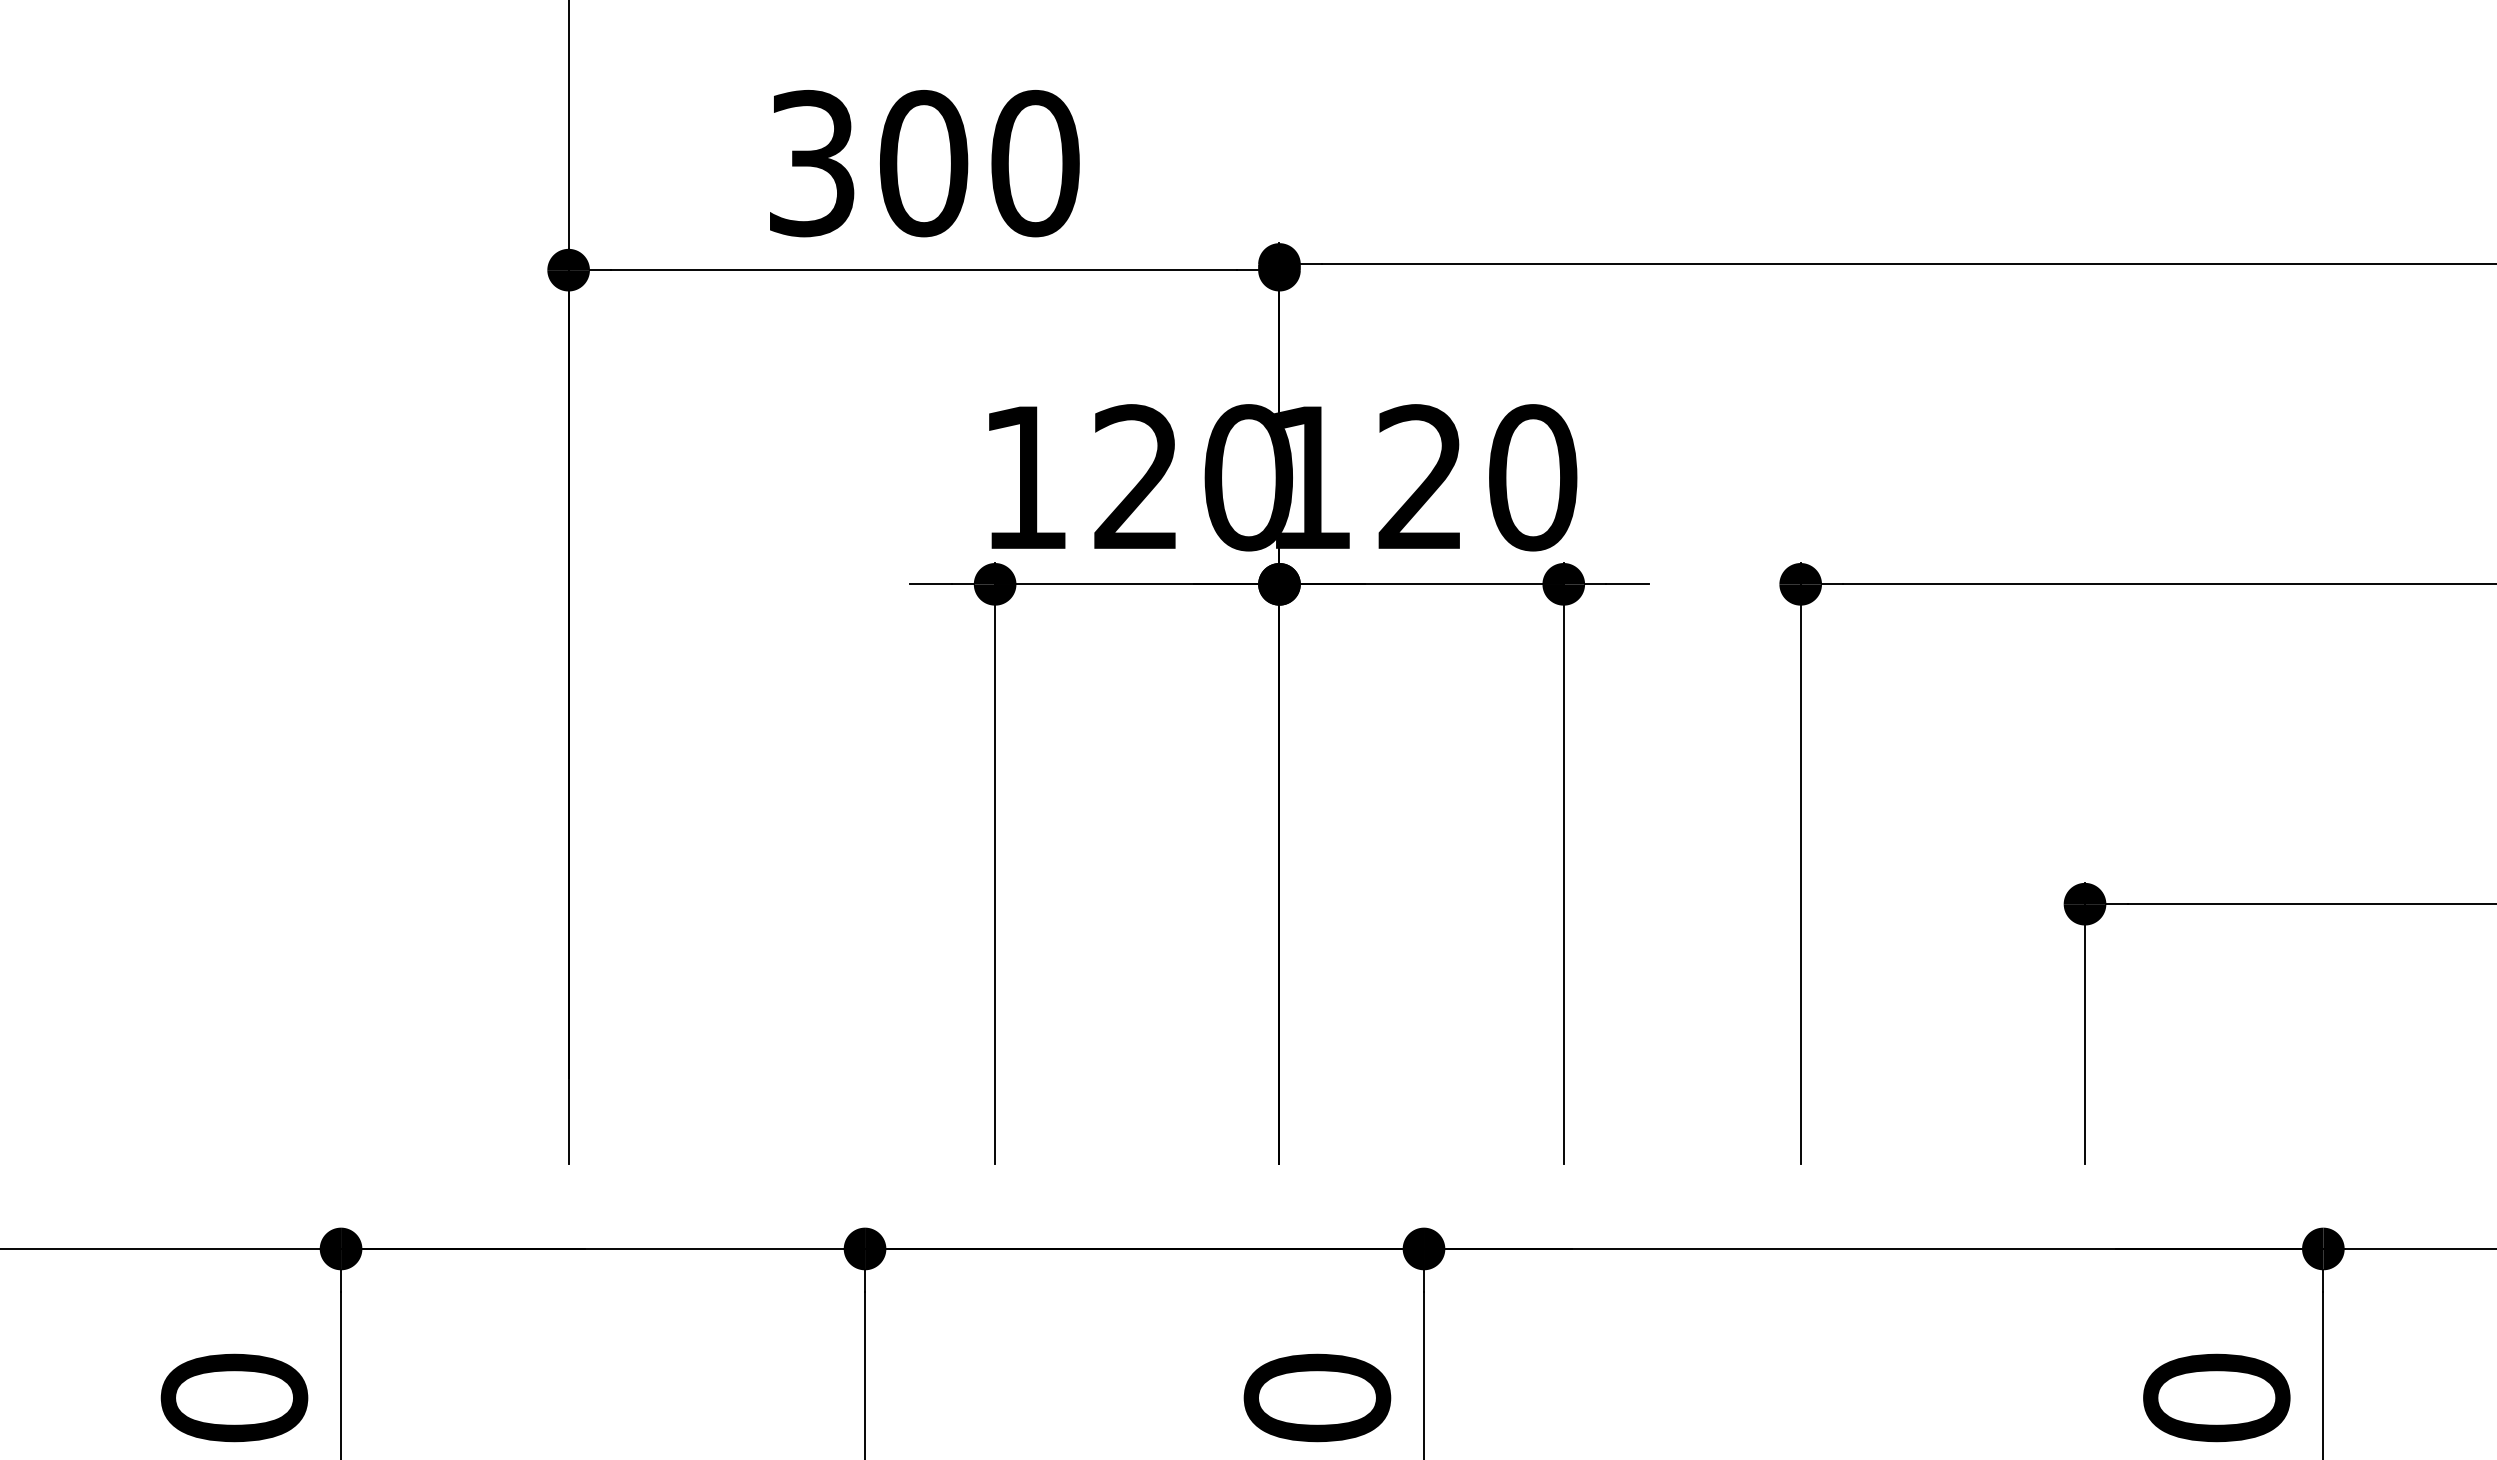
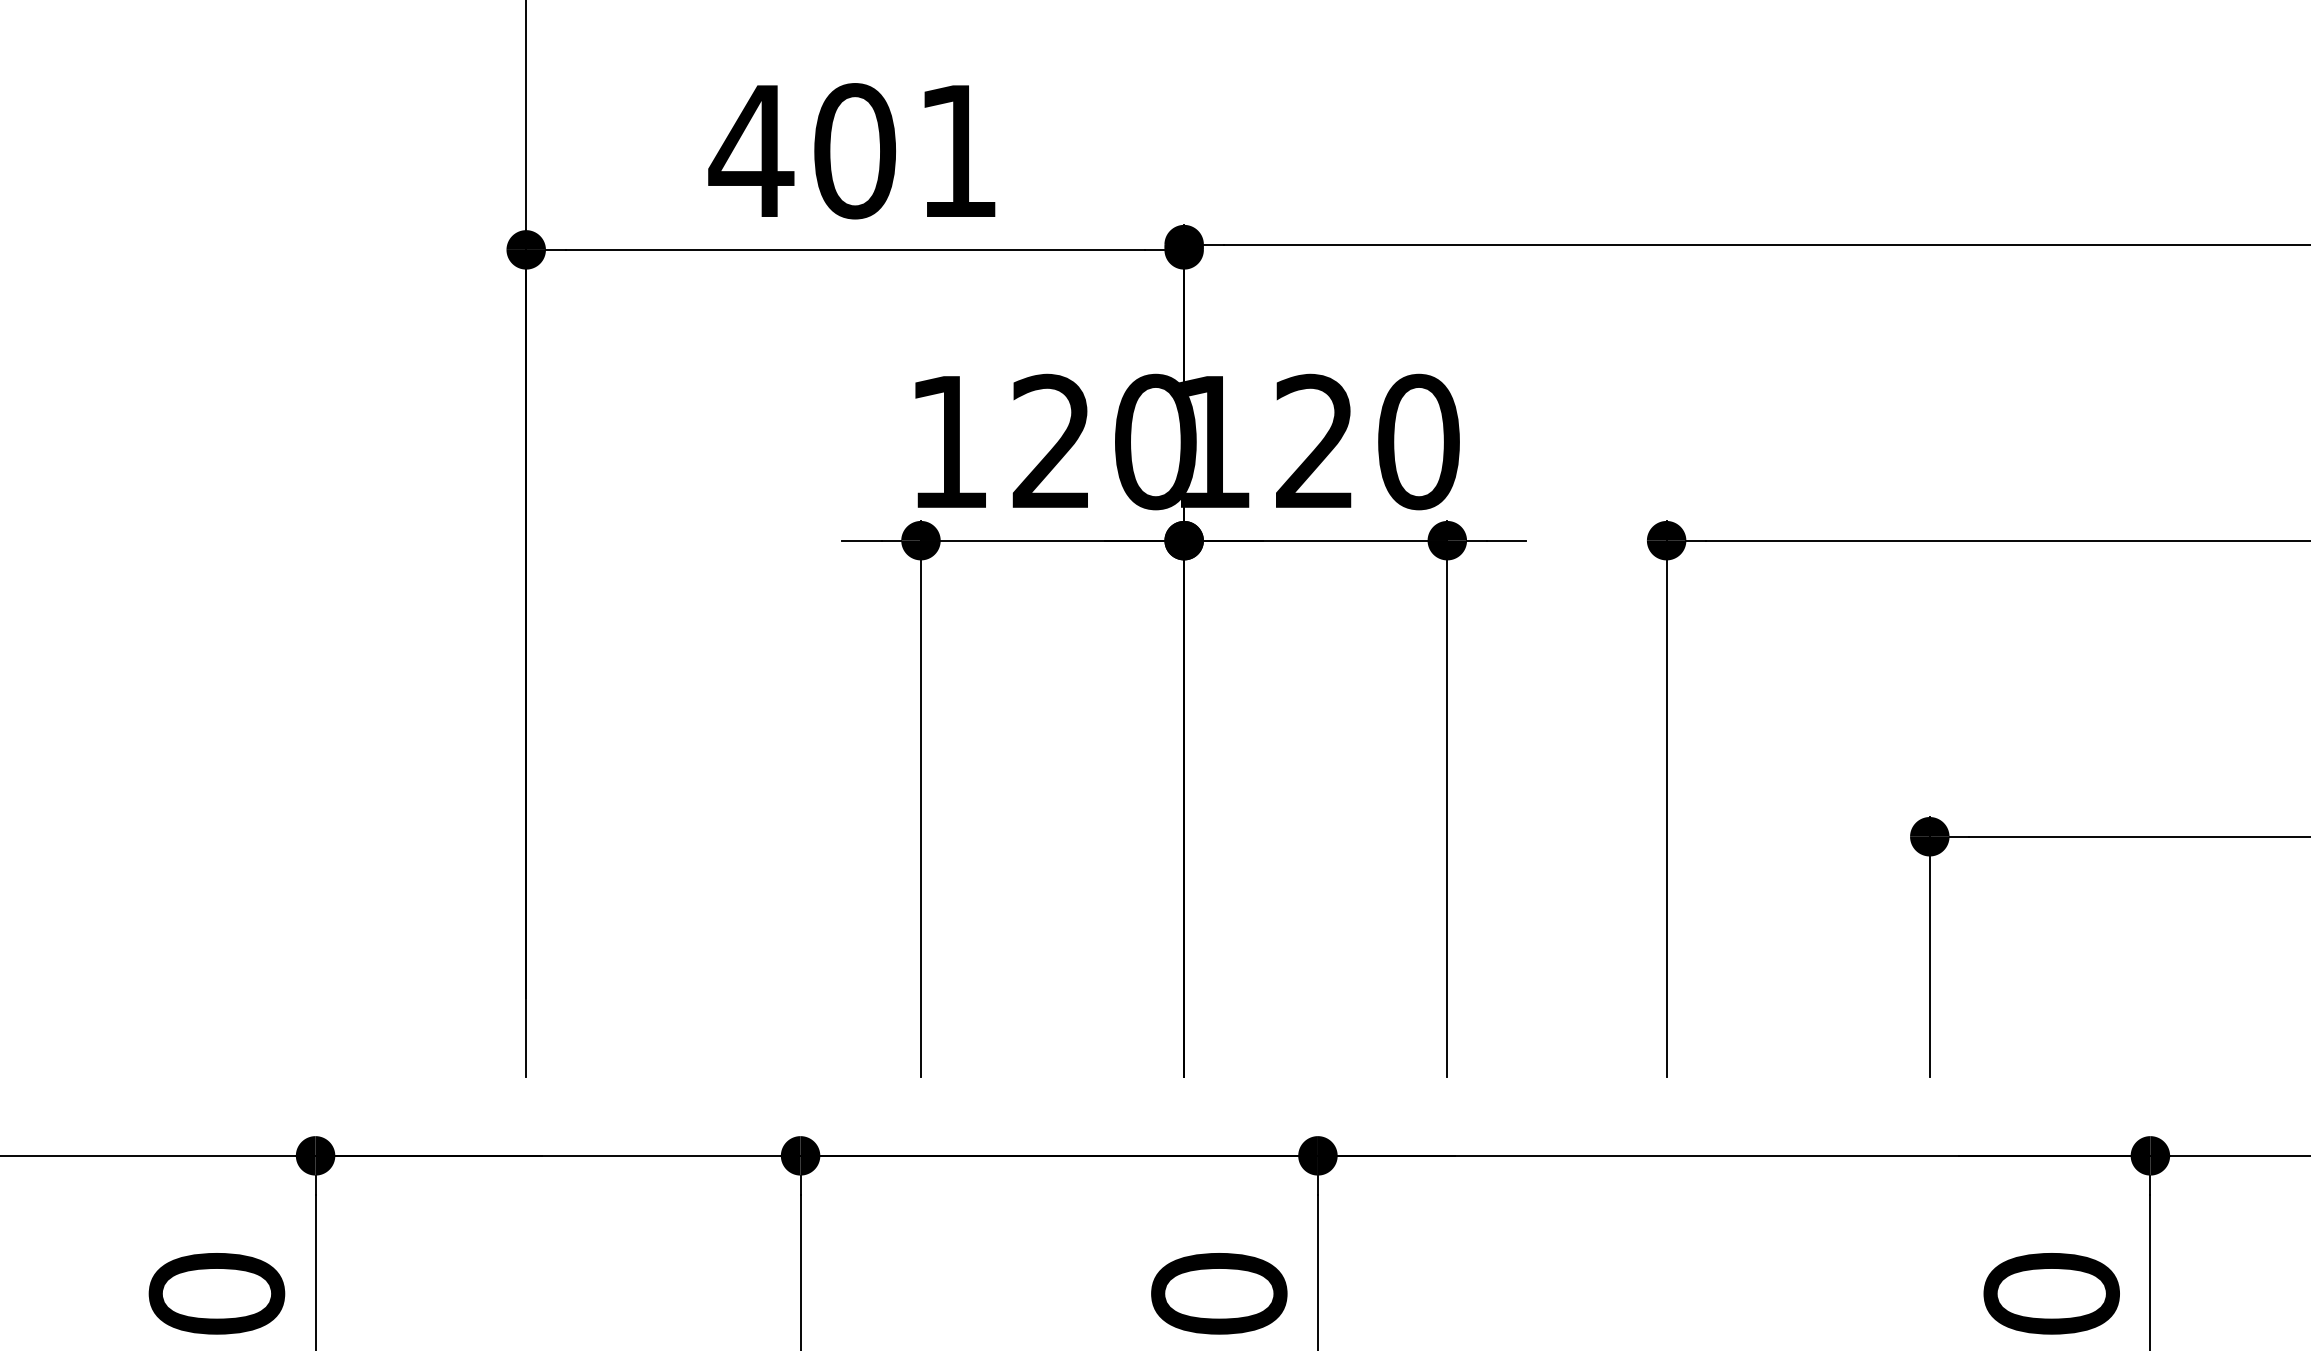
text: (922, 163) -> (853, 151), 300 -> 401

